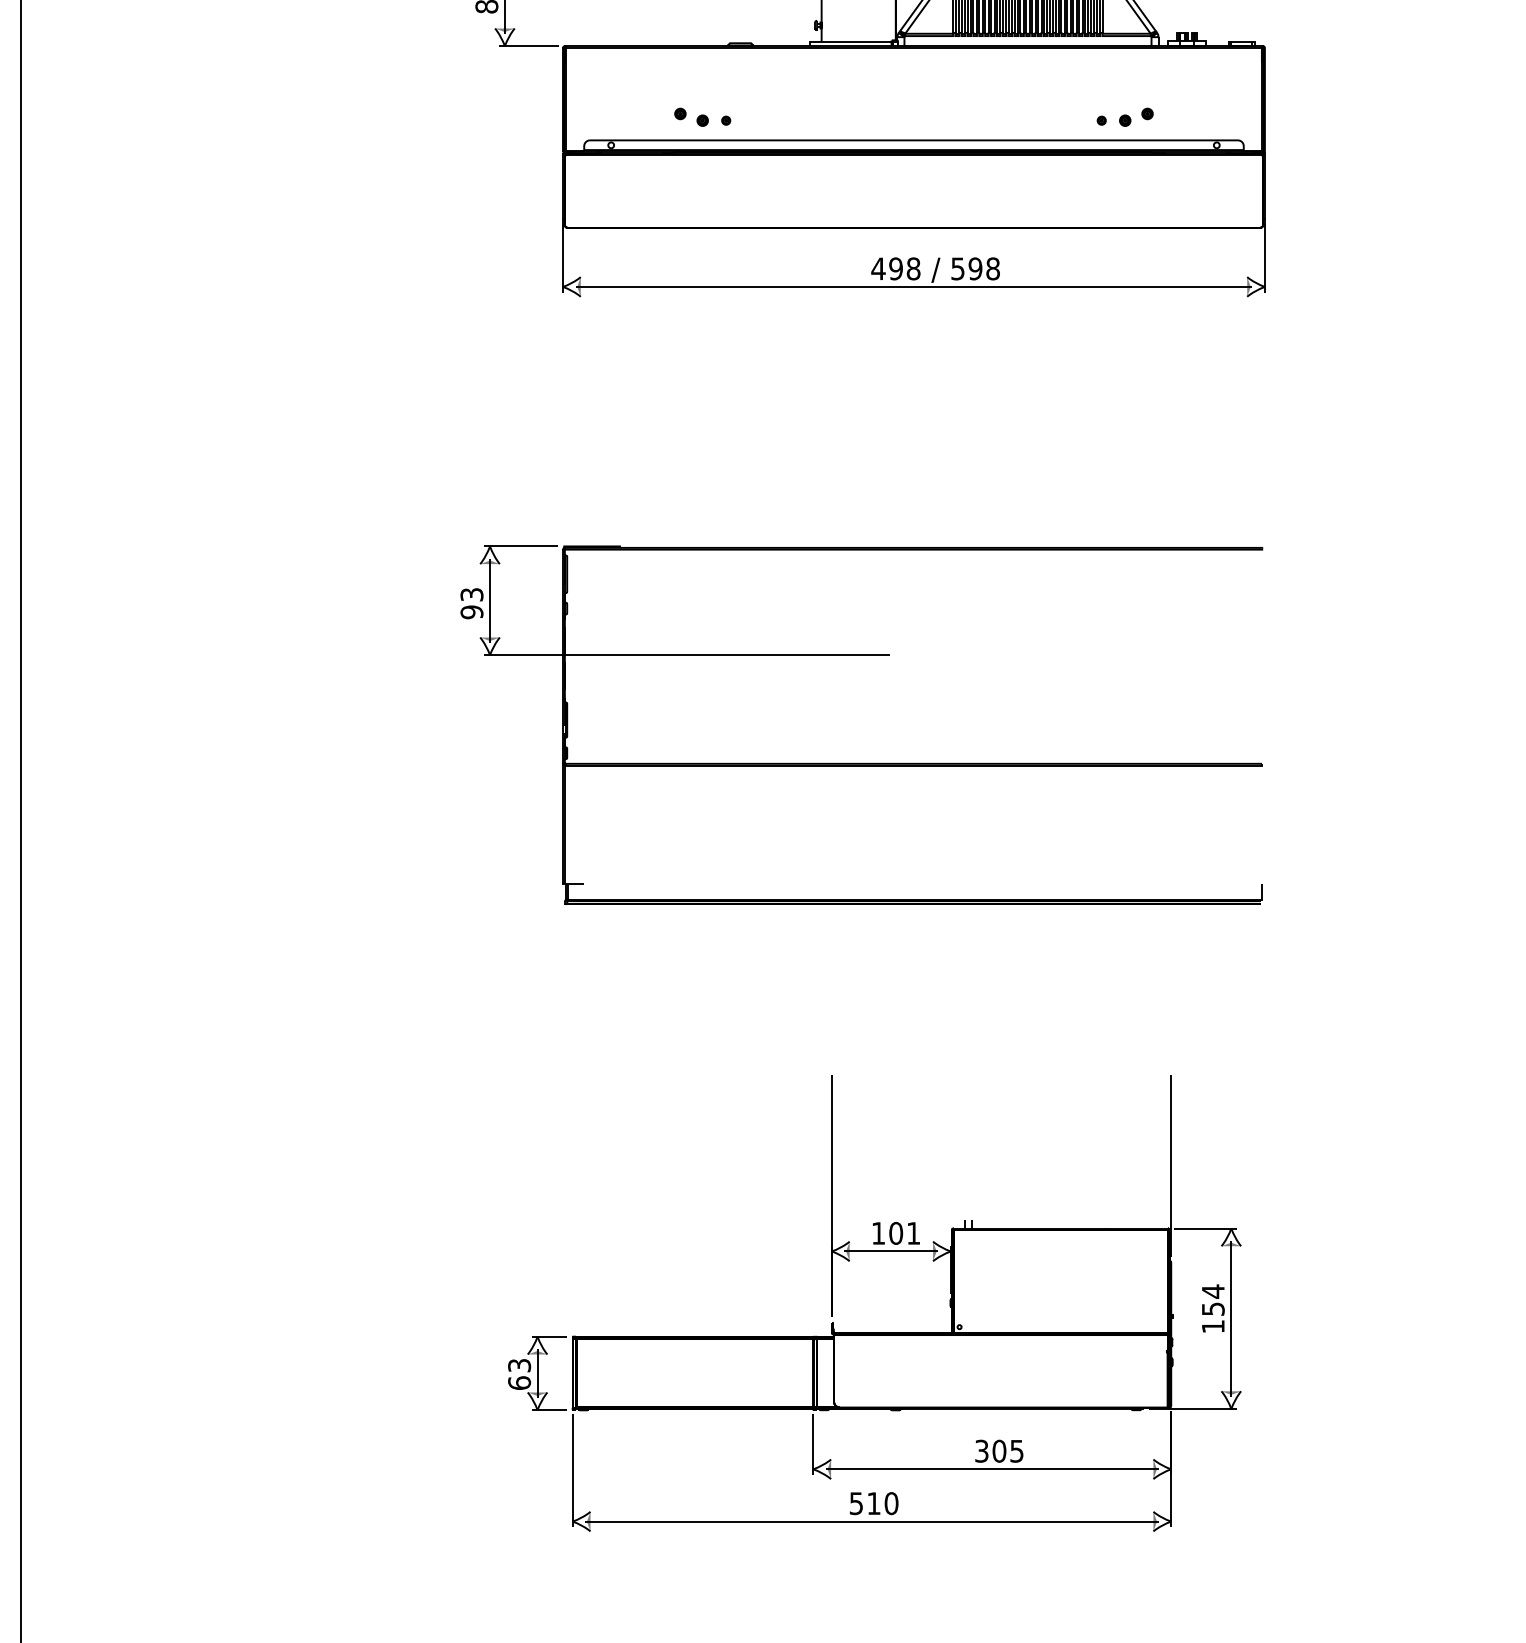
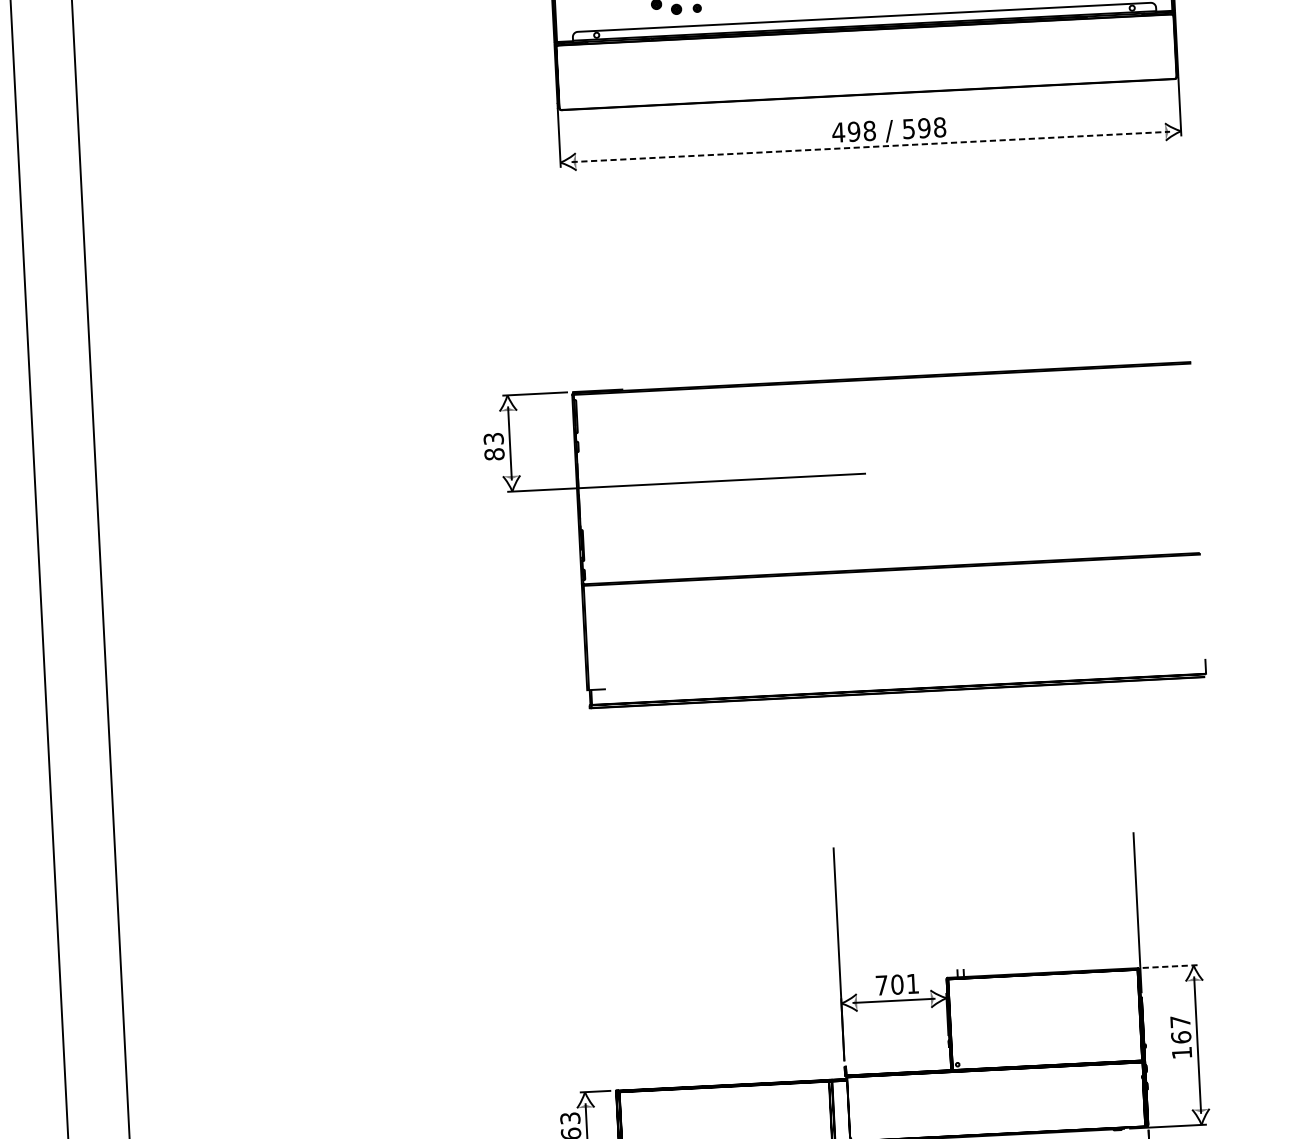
line: (914, 286) -> (871, 146), solid -> dashed
text: (471, 612) -> (494, 454), 93 -> 83
line: (1205, 1228) -> (1170, 966), solid -> dashed
text: (878, 1233) -> (881, 985), 101 -> 701
text: (1212, 1299) -> (1180, 1028), 154 -> 167

